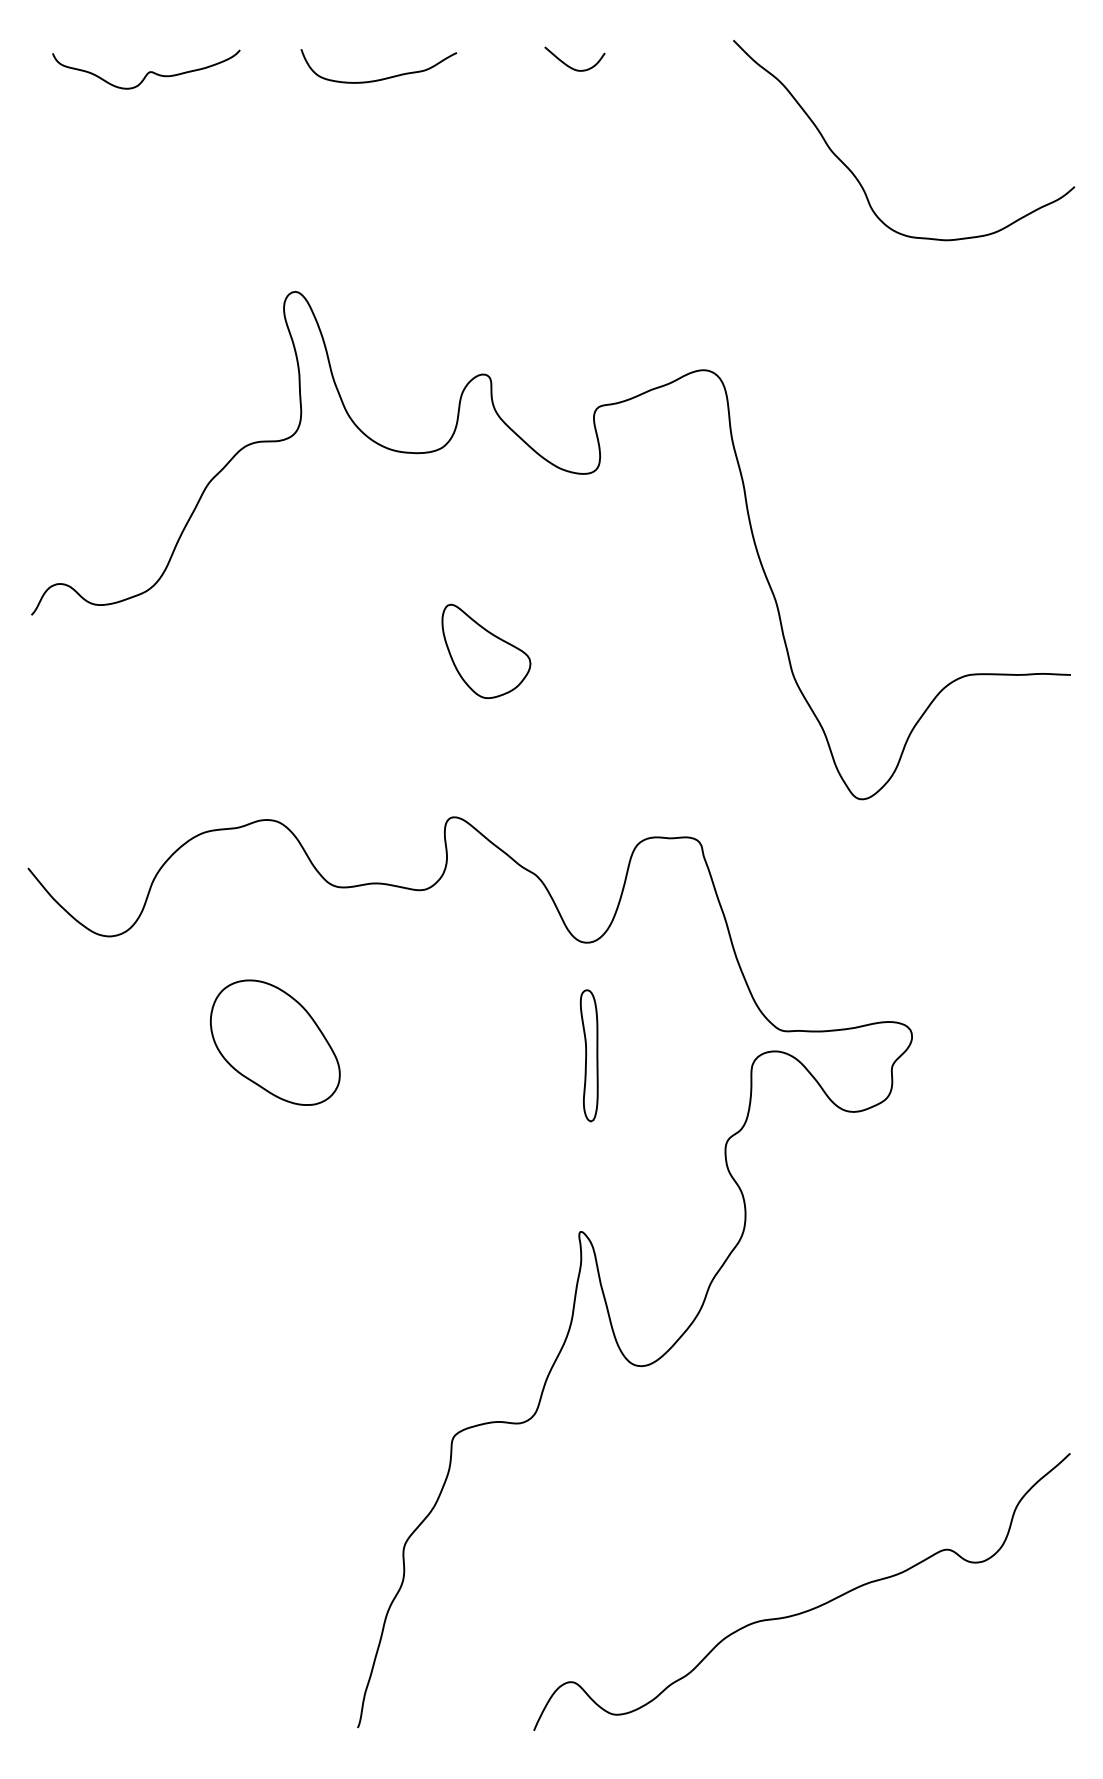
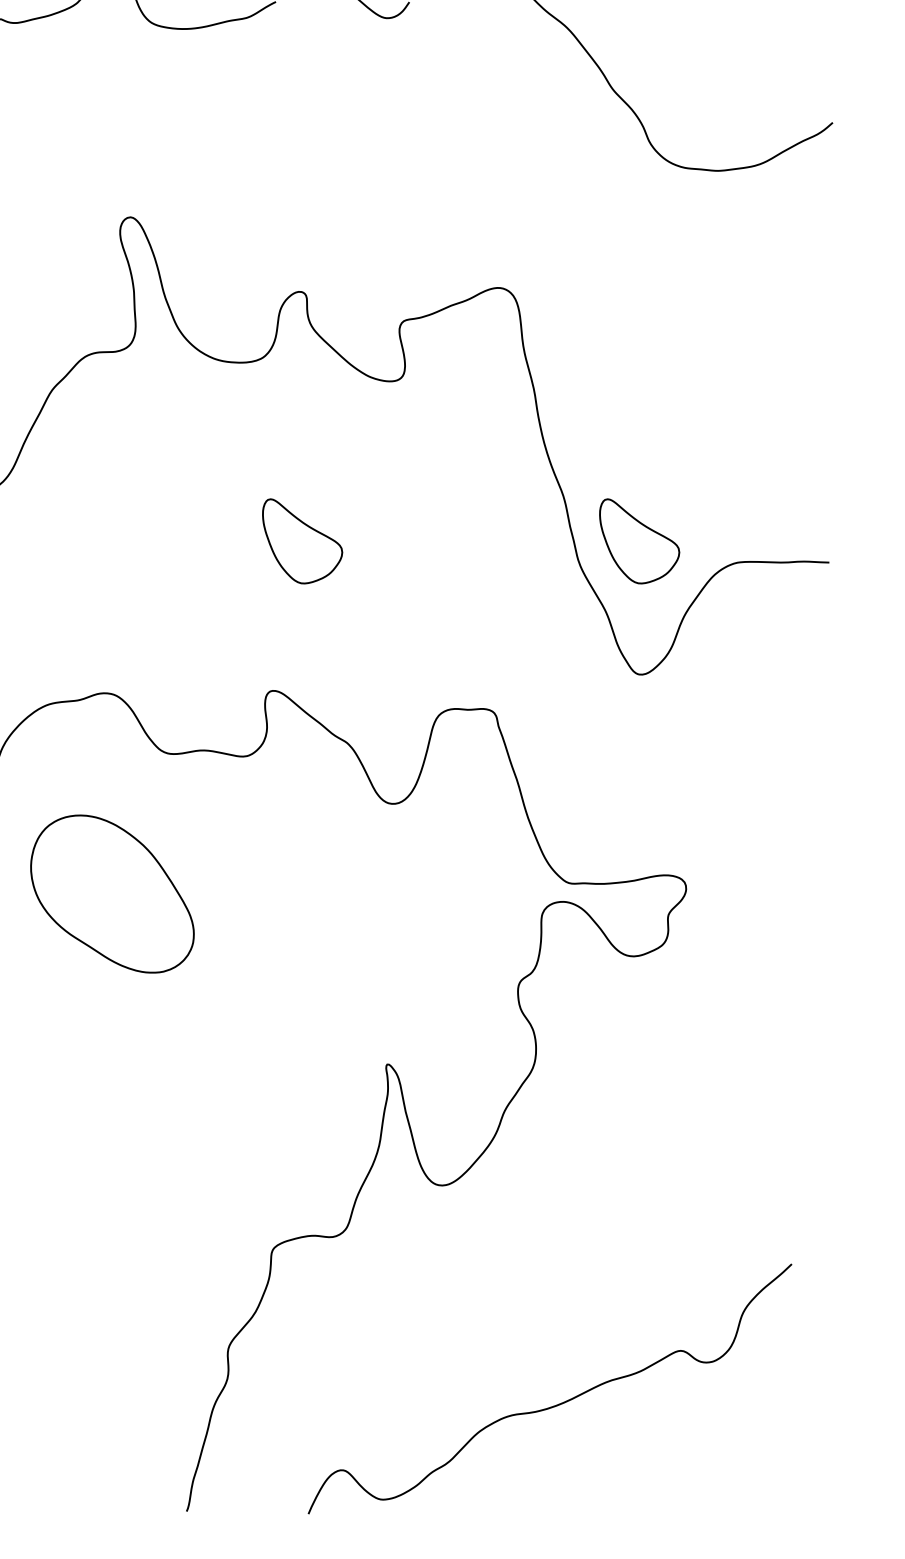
part: (860, 651) -> (639, 541), added
part: (274, 1042) -> (111, 893), size x1.4
part: (588, 1055) -> (394, 905), removed
curve: (808, 1609) -> (555, 1404), moved

